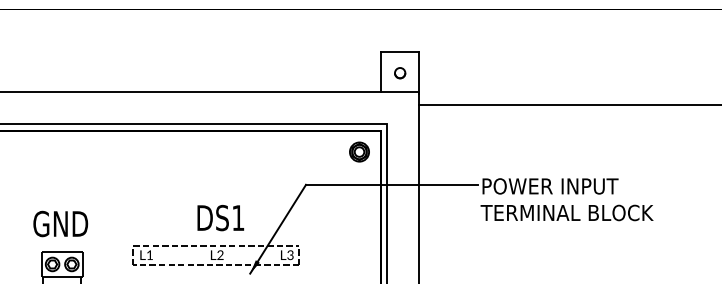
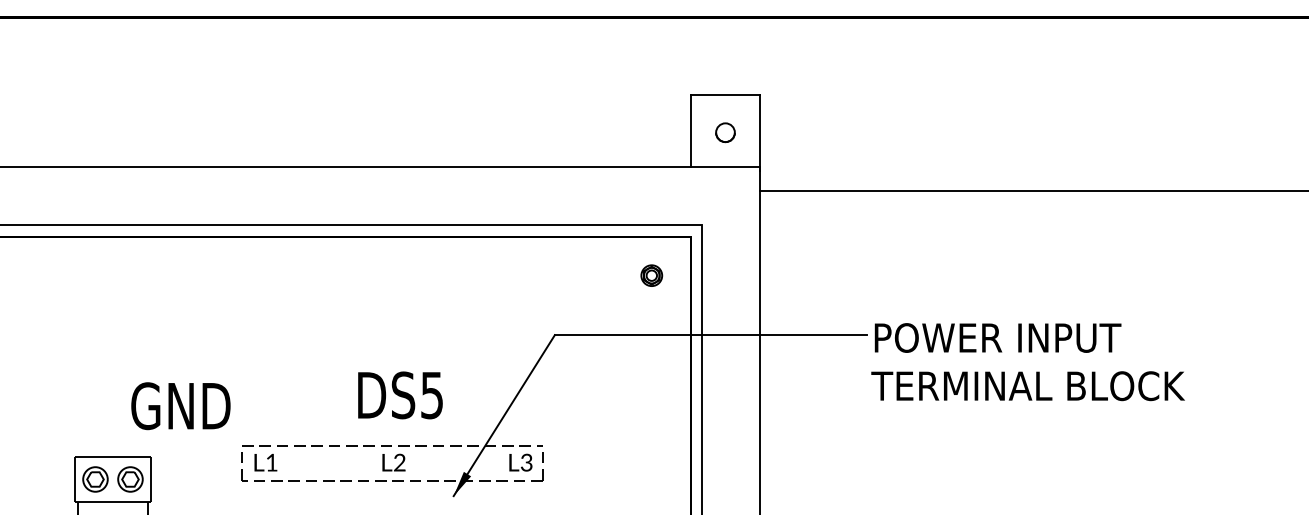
part: (359, 151) -> (651, 274), size x0.6
text: (238, 218) -> (432, 396), DS1 -> DS5
text: (60, 223) -> (180, 405), moved

